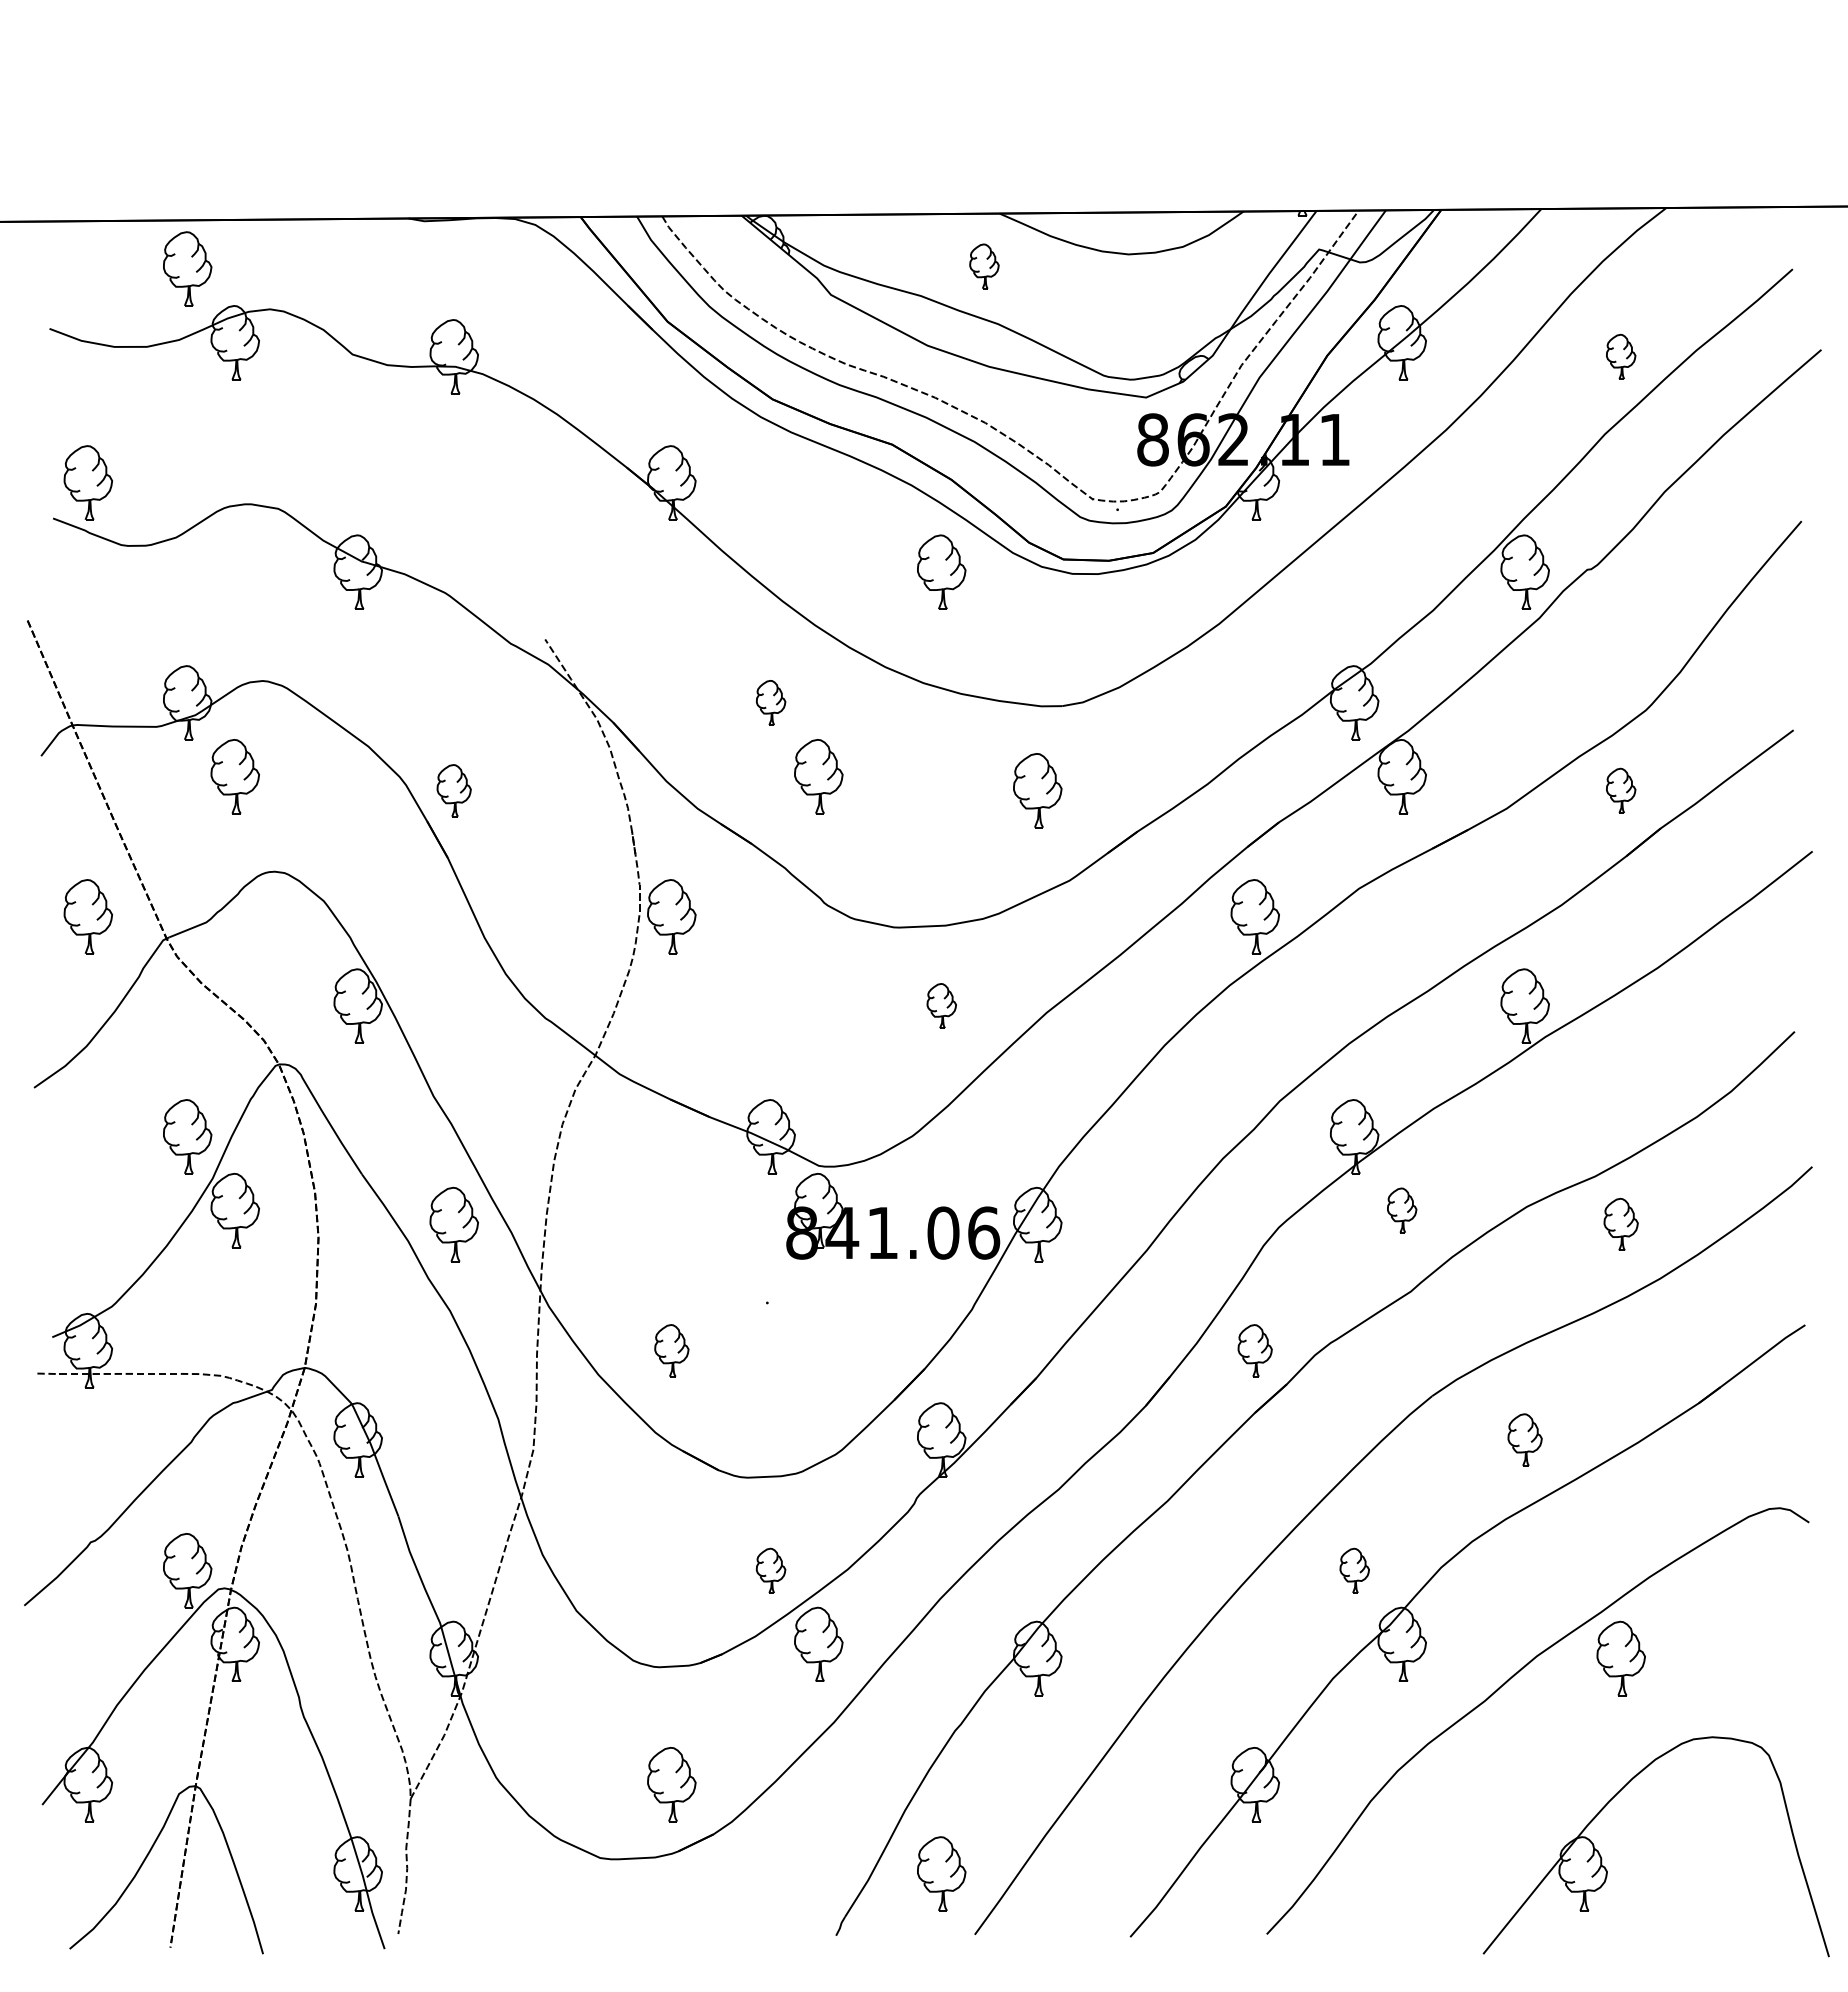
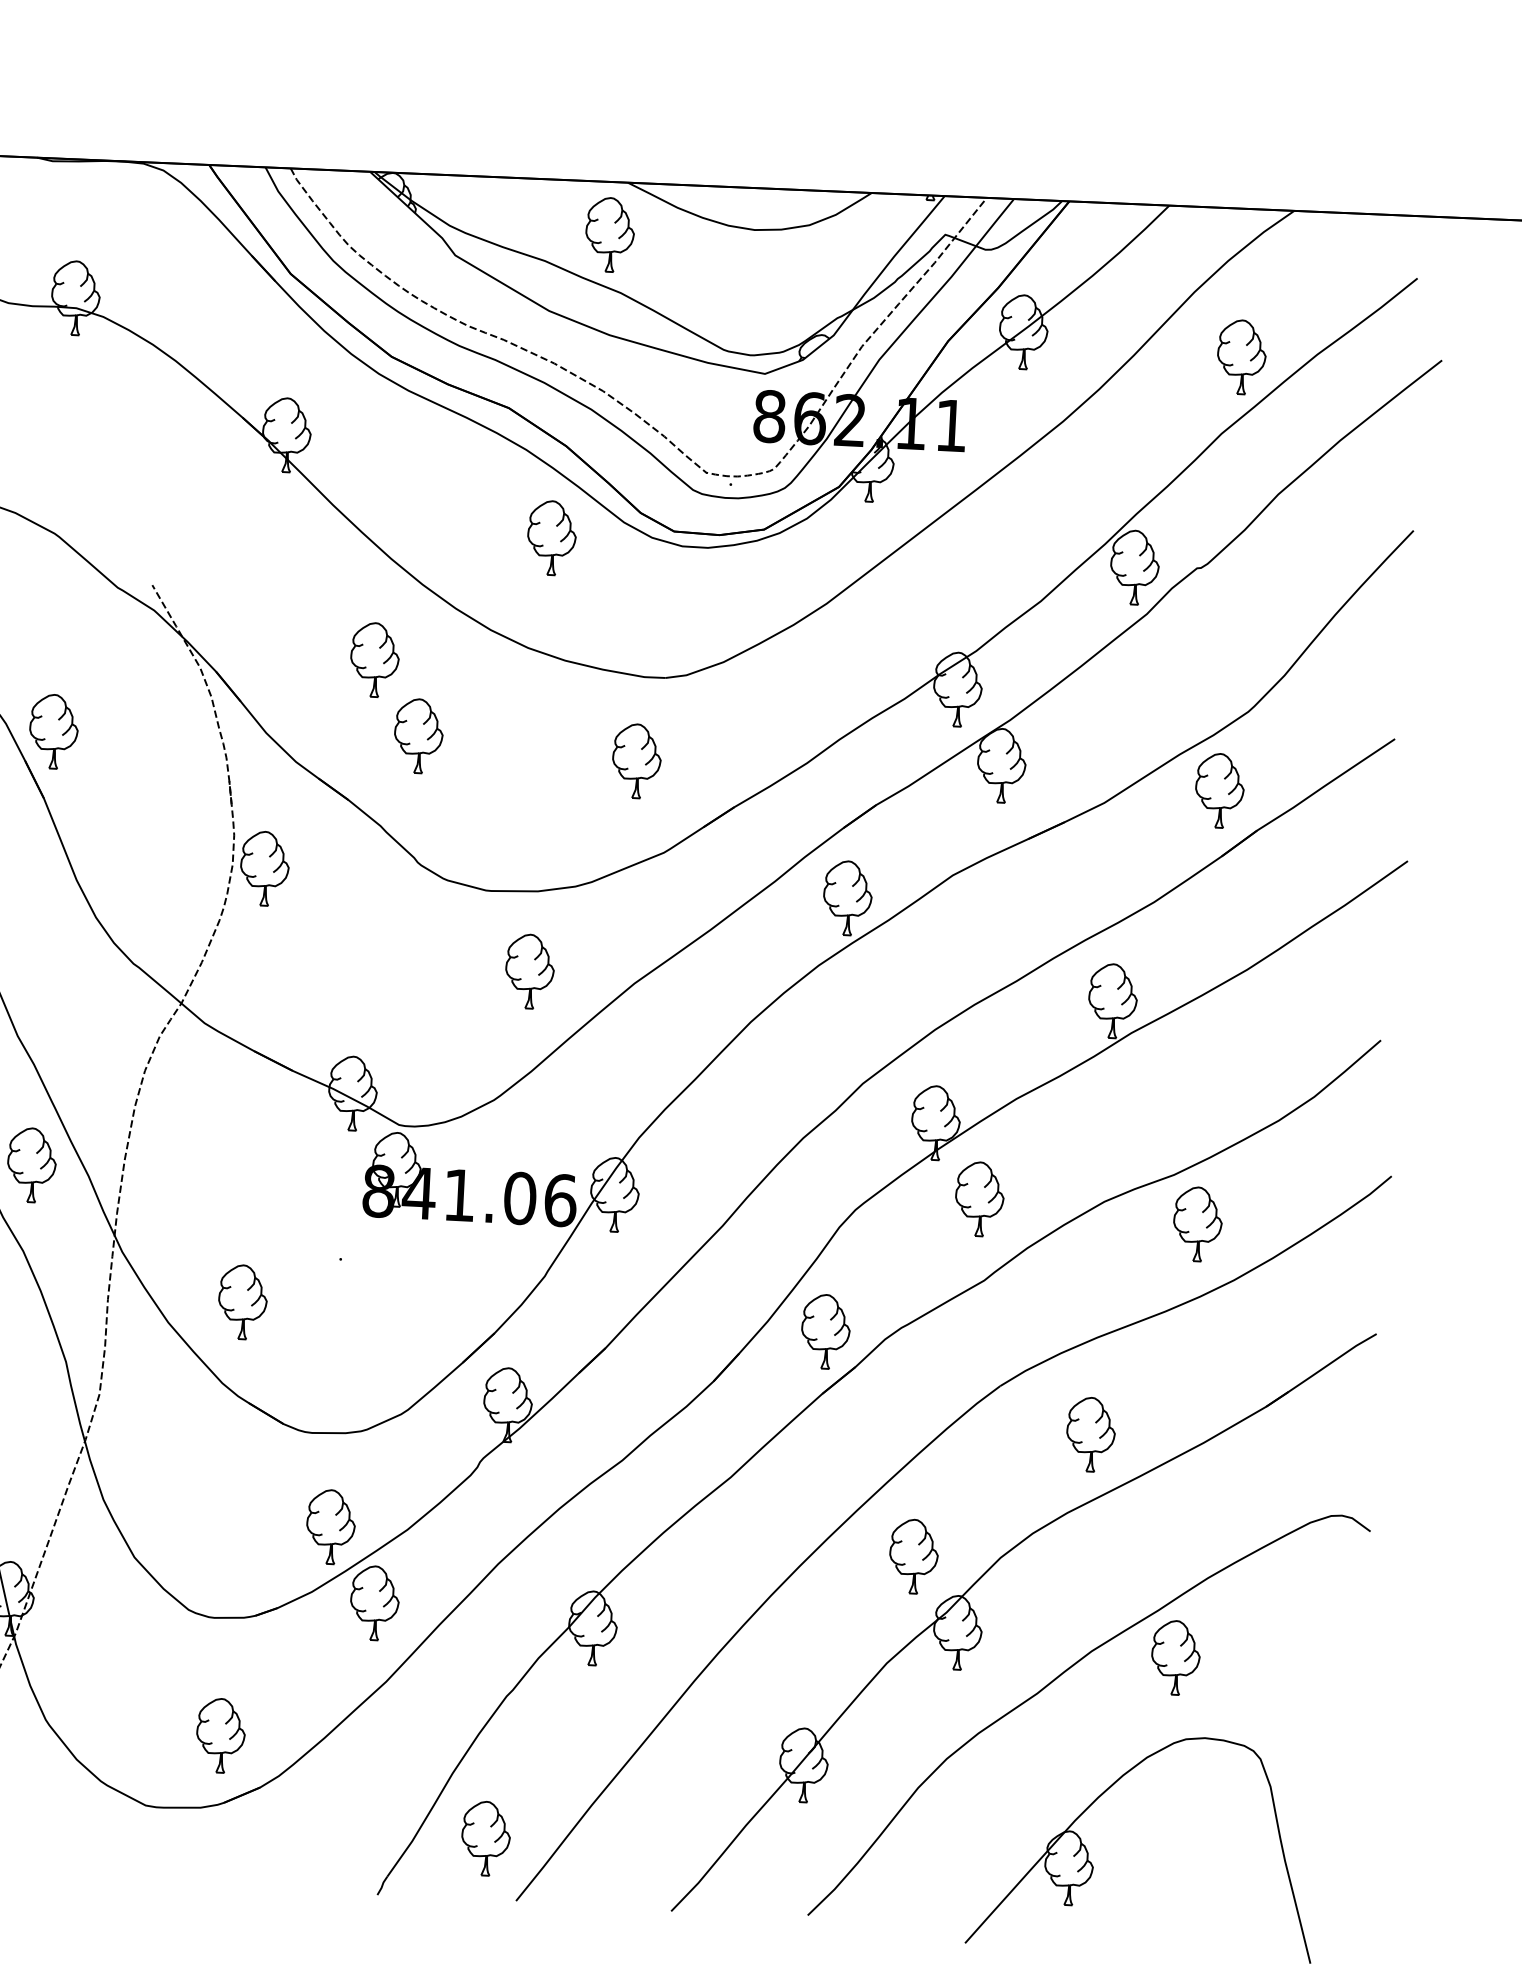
part: (984, 266) -> (610, 234), size x1.67
part: (1620, 356) -> (1241, 356), size x1.67
part: (770, 702) -> (374, 659), size x1.67
part: (453, 790) -> (53, 731), size x1.43
part: (1620, 790) -> (1219, 790), size x1.67
part: (941, 1005) -> (529, 970), size x1.67
part: (1401, 1210) -> (978, 1199), size x1.67
part: (1620, 1224) -> (1197, 1224), size x1.43
part: (671, 1350) -> (242, 1302), size x1.43
part: (1254, 1350) -> (825, 1331), size x1.43
part: (1524, 1439) -> (1090, 1434), size x1.43
part: (770, 1570) -> (330, 1526), size x1.67
part: (1354, 1570) -> (913, 1556), size x1.67
part: (1607, 1870) -> (1093, 1865), moved

